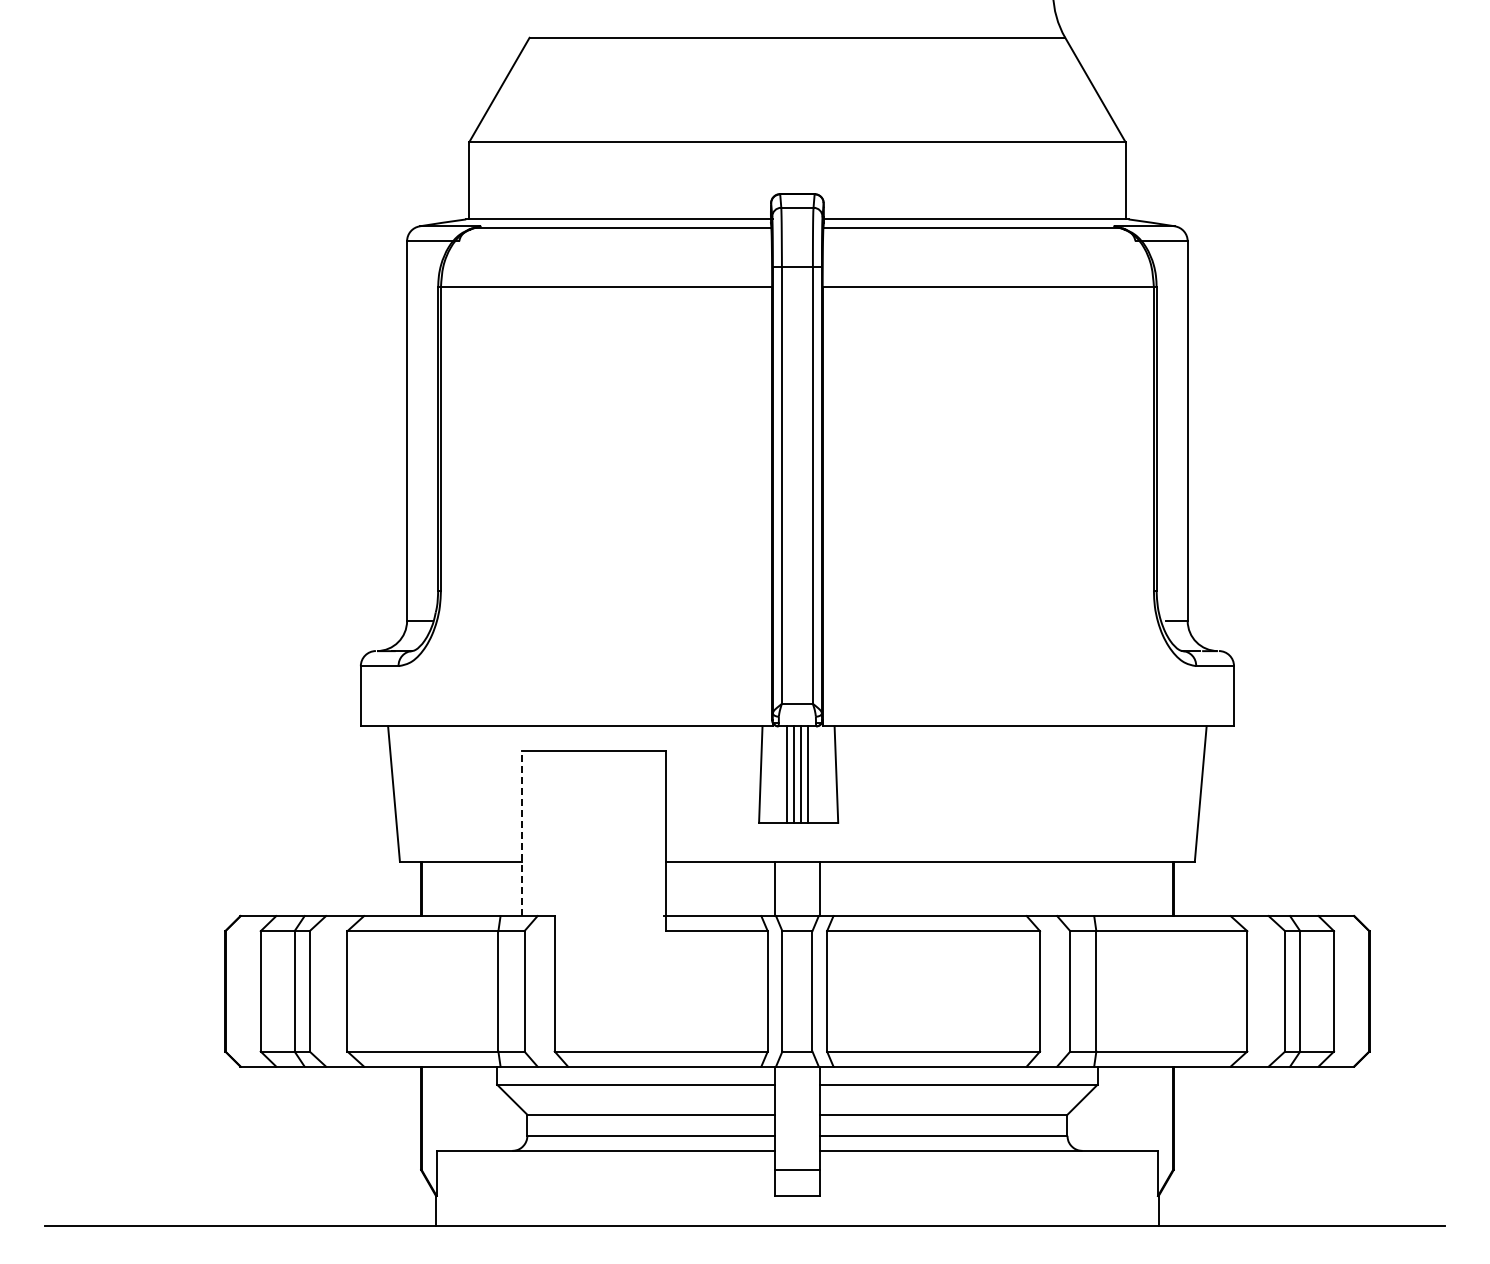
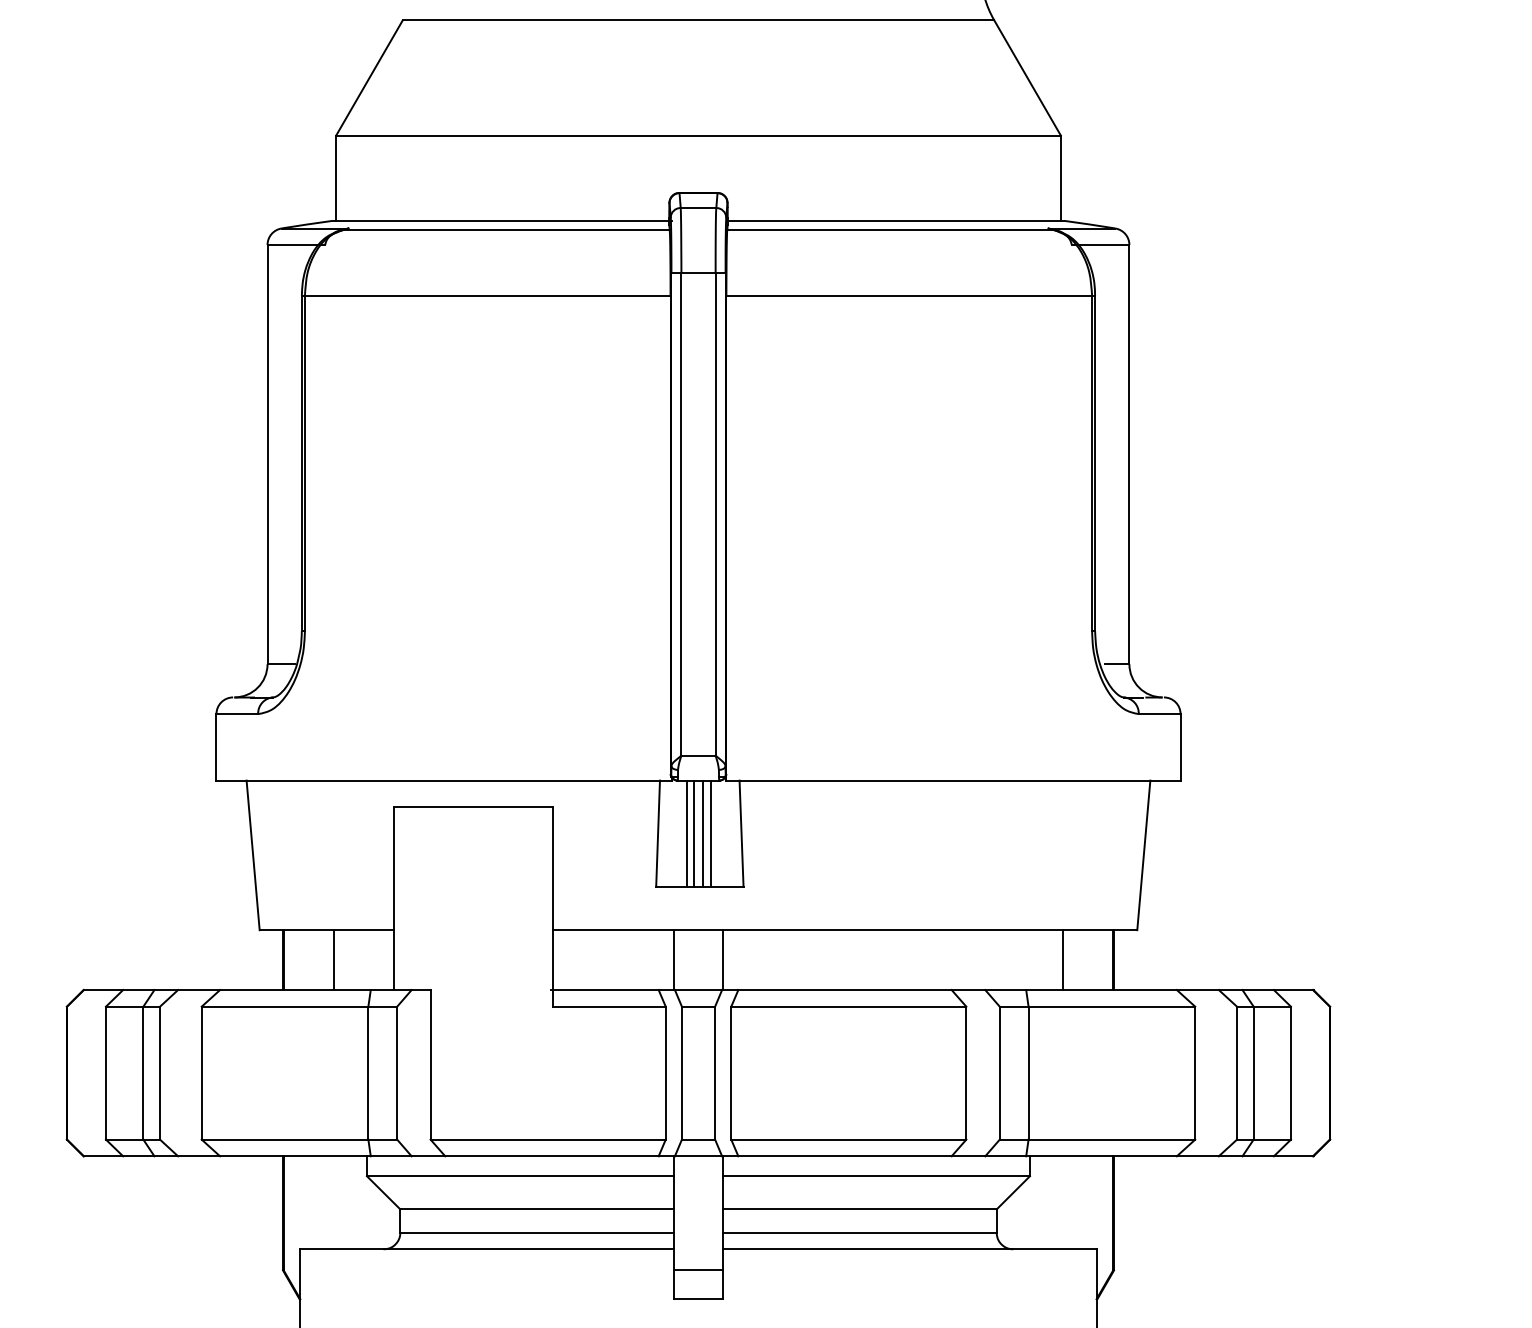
line: (521, 833) -> (393, 898), dashed -> solid
line: (466, 888) -> (333, 959), added
line: (1127, 888) -> (1062, 959), added

